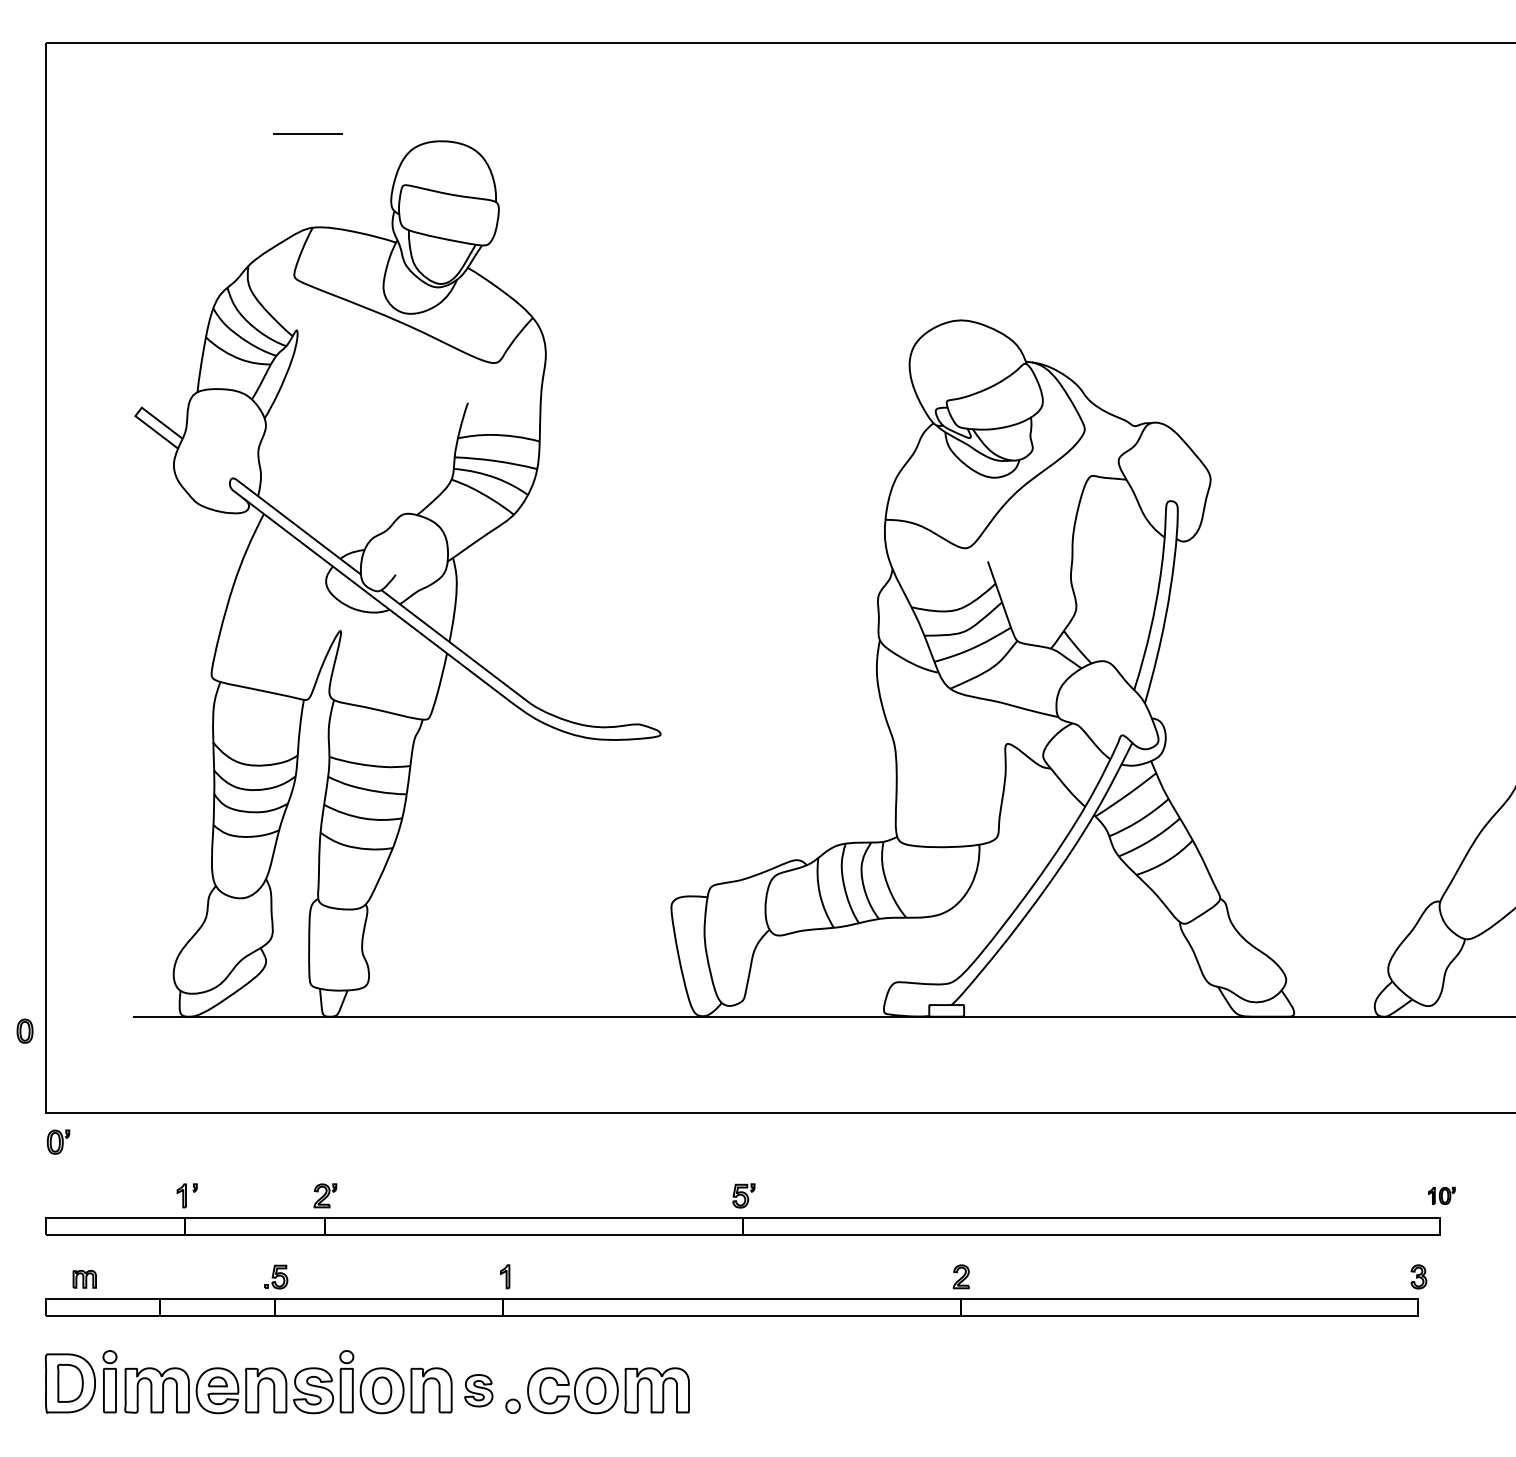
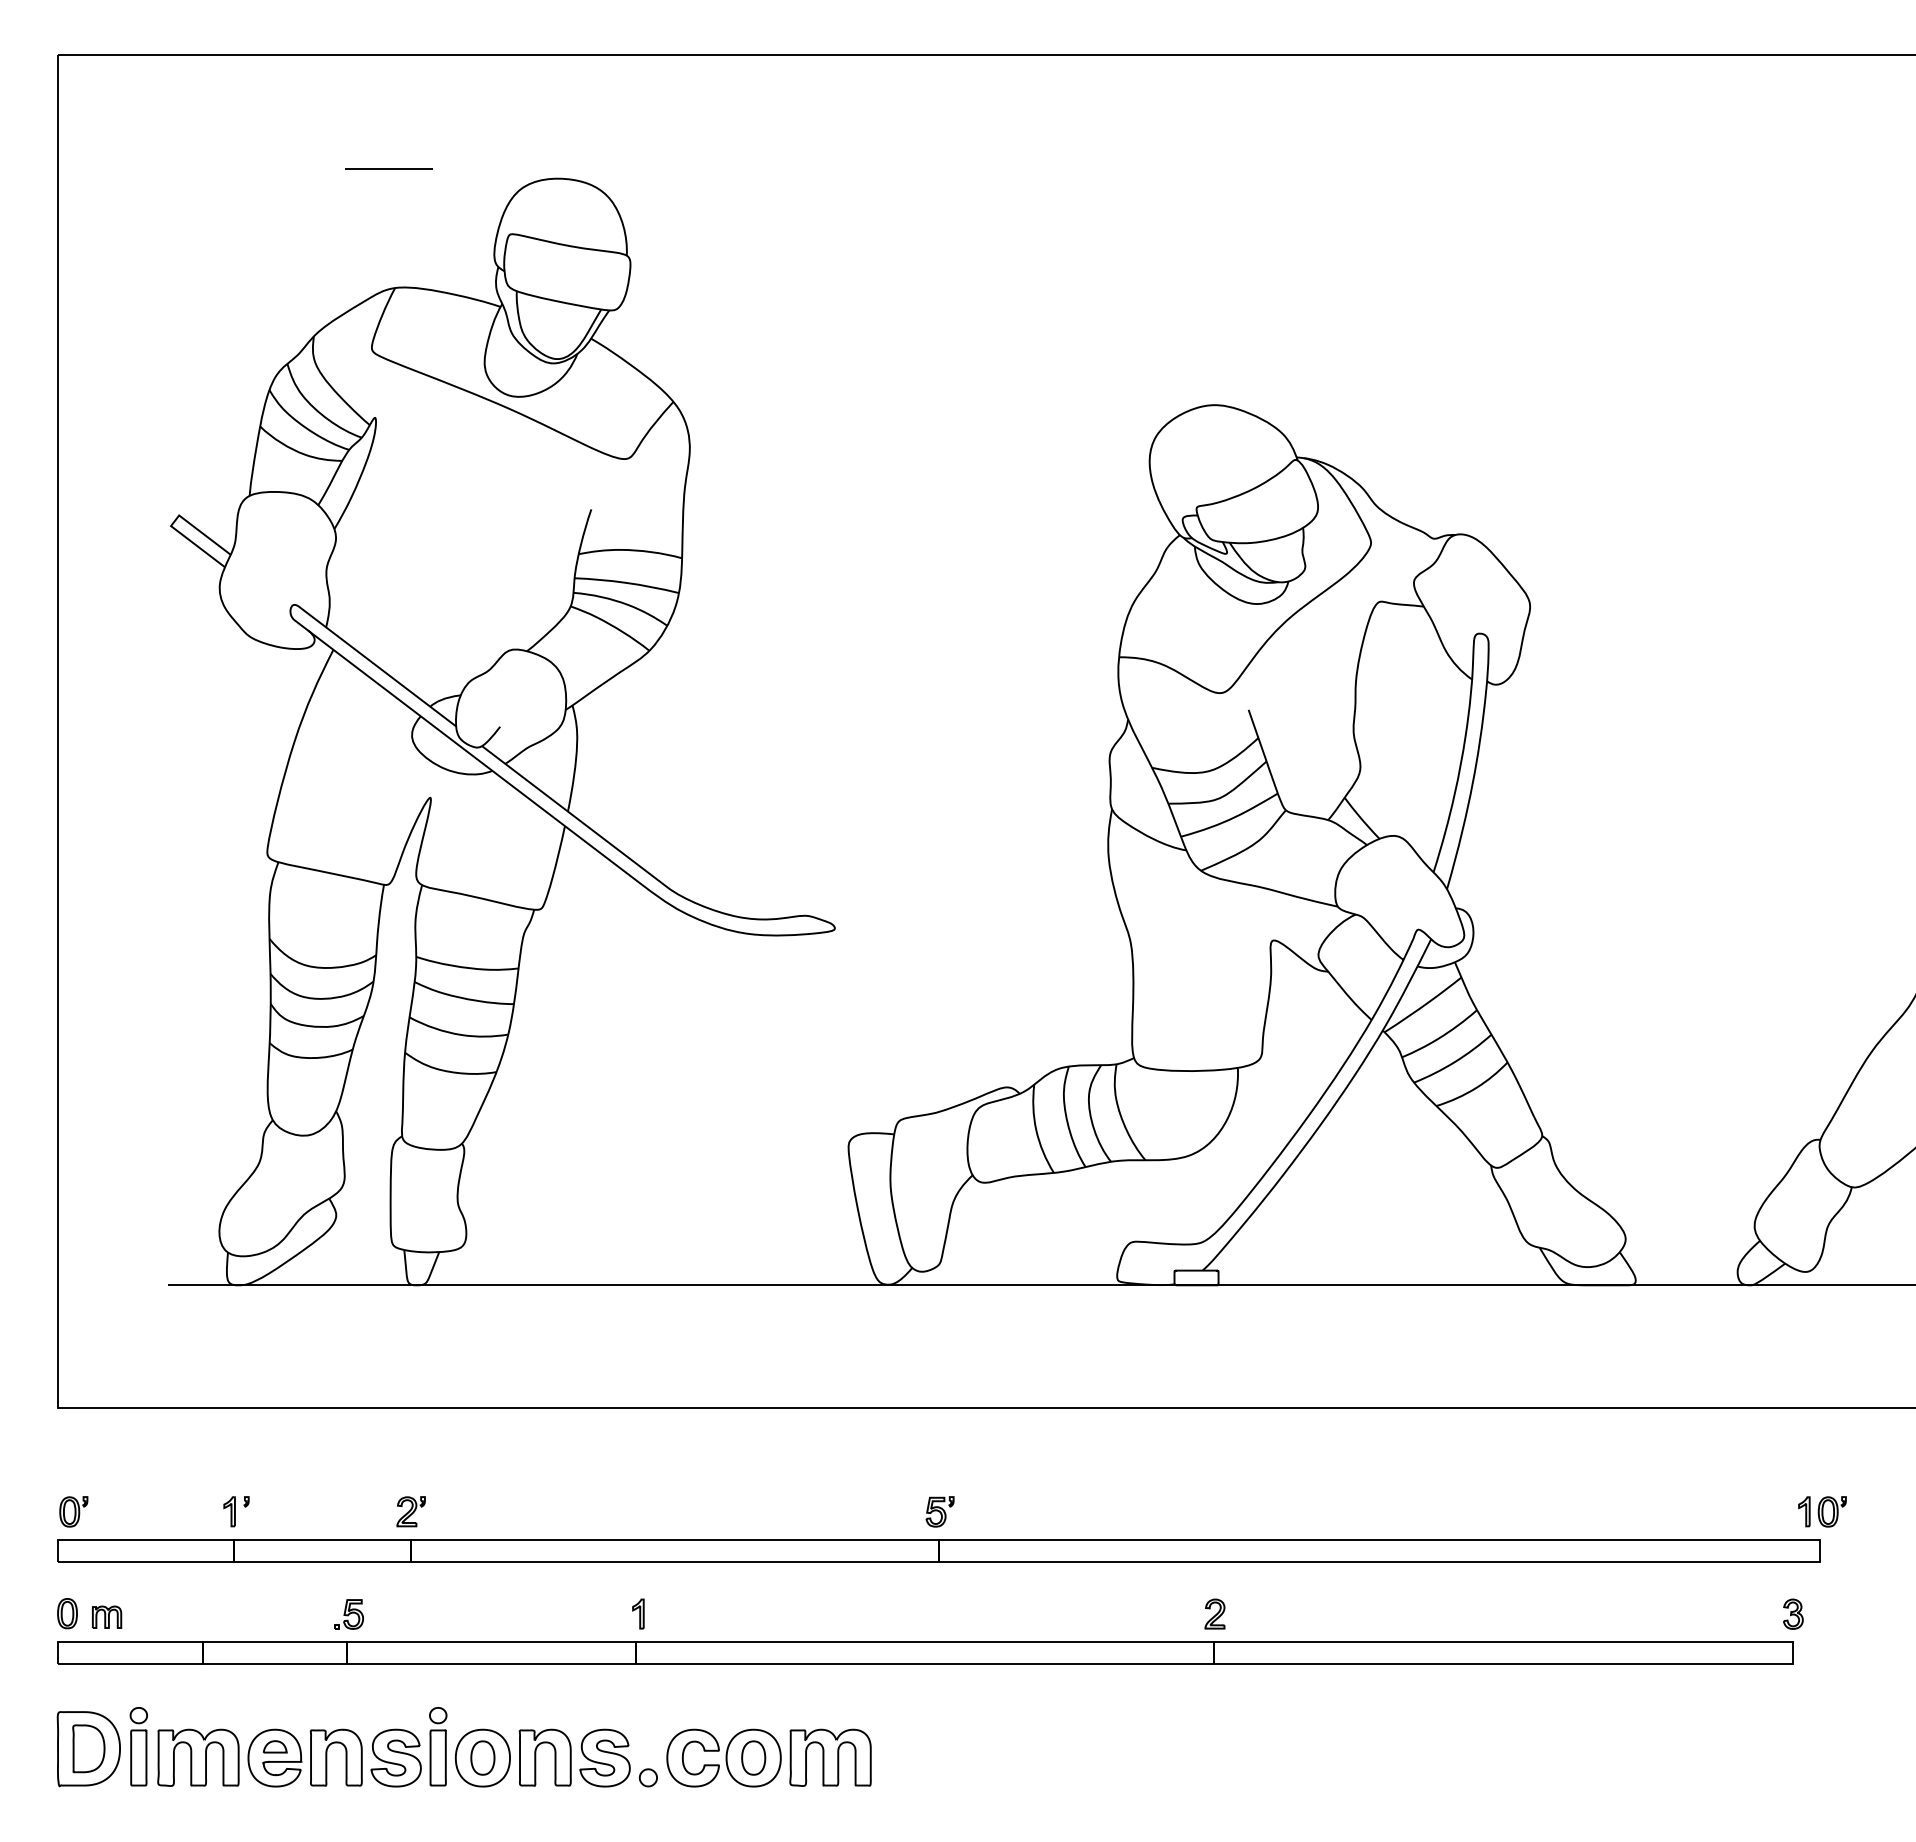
part: (25, 1031) -> (67, 1613), moved
part: (58, 1141) -> (73, 1511), moved
part: (1441, 1195) -> (1822, 1511), size x1.43
part: (478, 1390) -> (604, 1757), size x1.43

